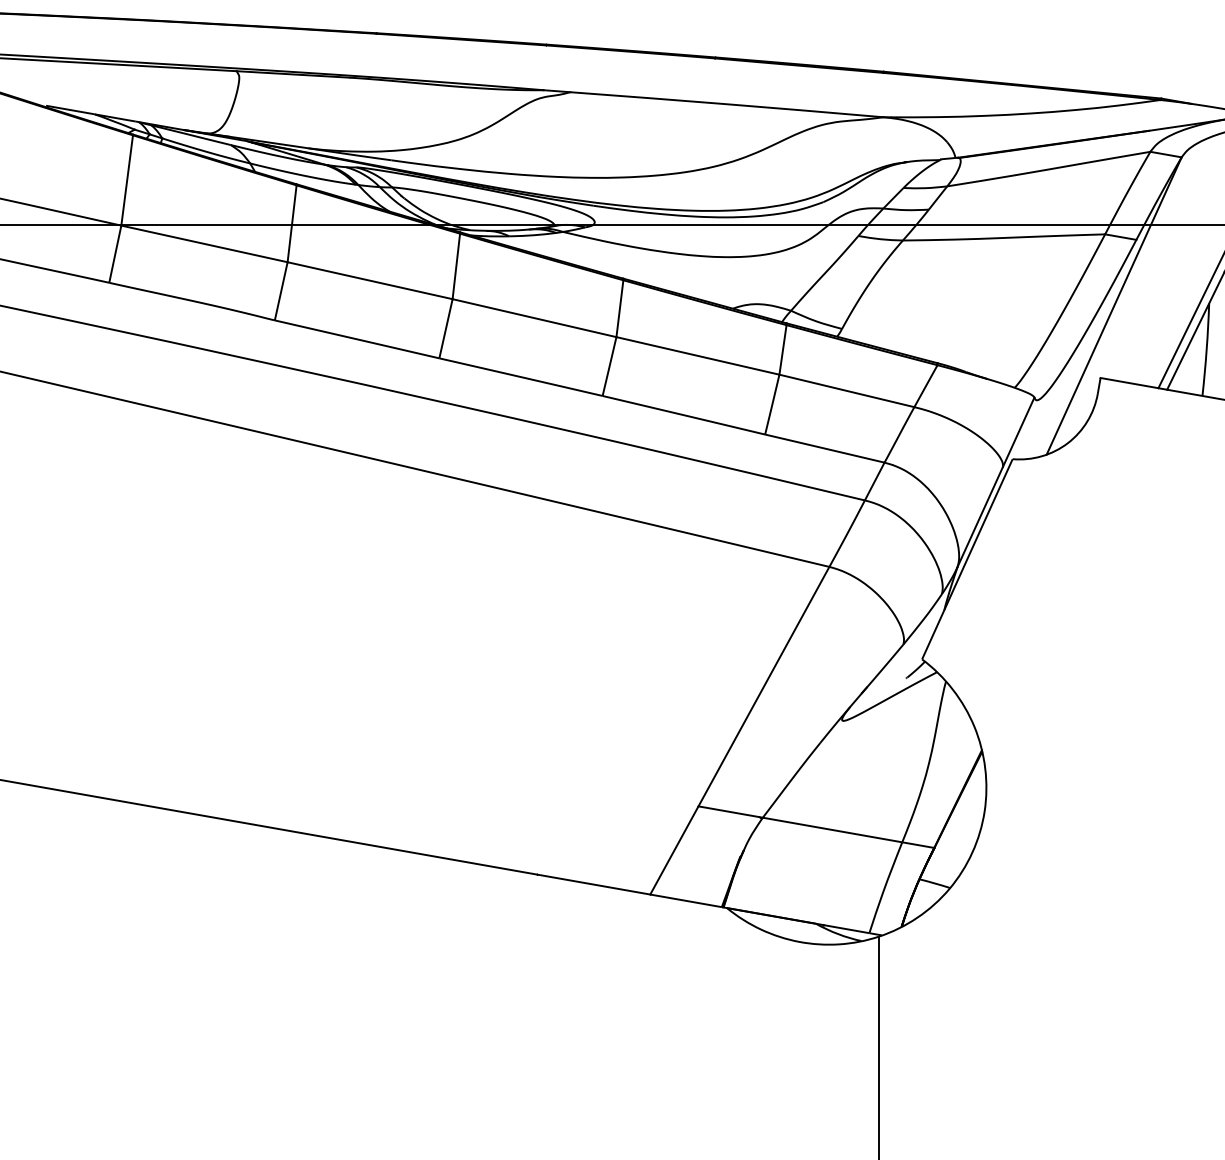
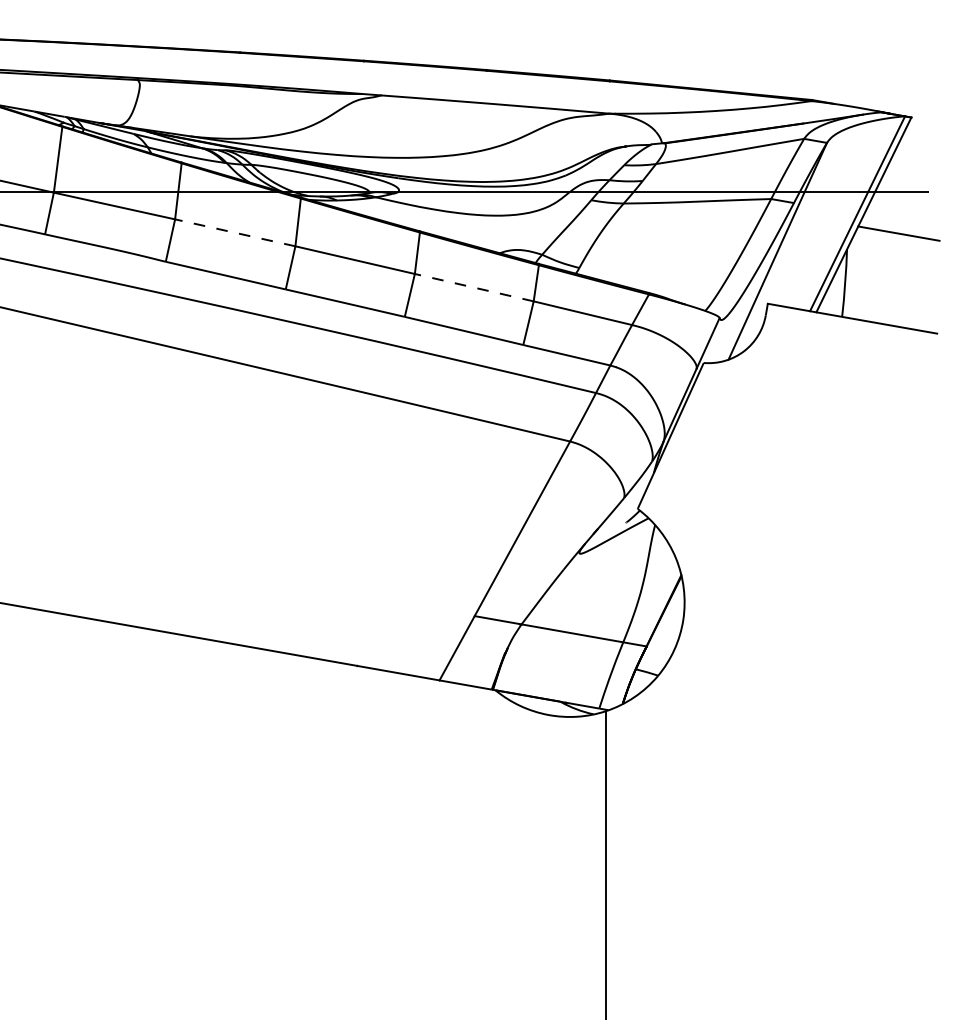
line: (370, 280) -> (235, 232), solid -> dashed
line: (698, 355) -> (474, 287), solid -> dashed

